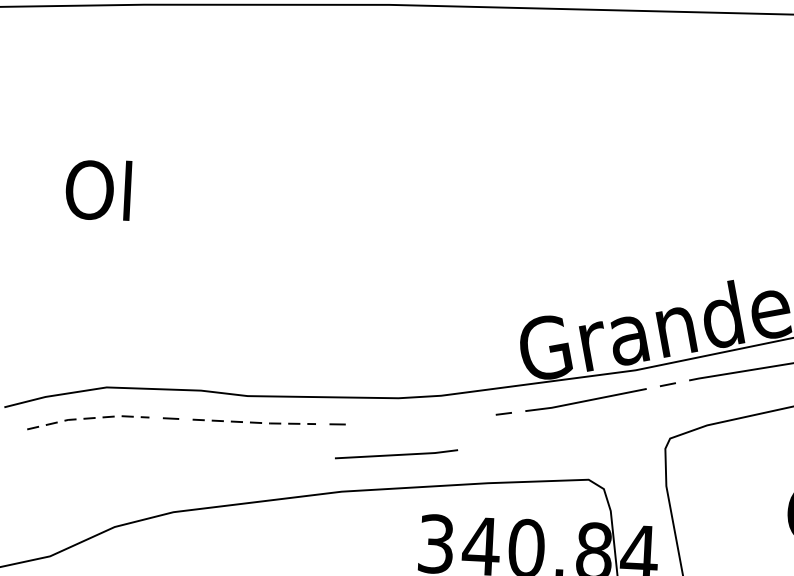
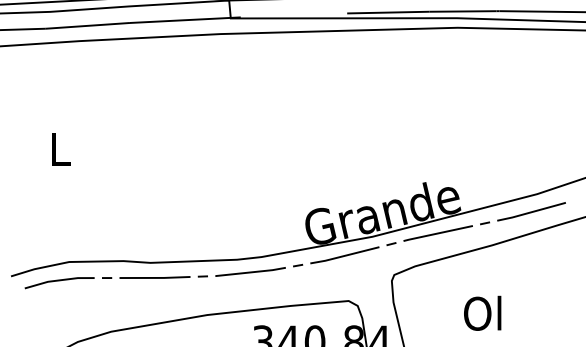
text: (98, 189) -> (58, 148), Ol -> L
line: (88, 418) -> (59, 280), dashed -> solid
line: (256, 422) -> (156, 277), dashed -> solid
line: (396, 453) -> (250, 271), moved

